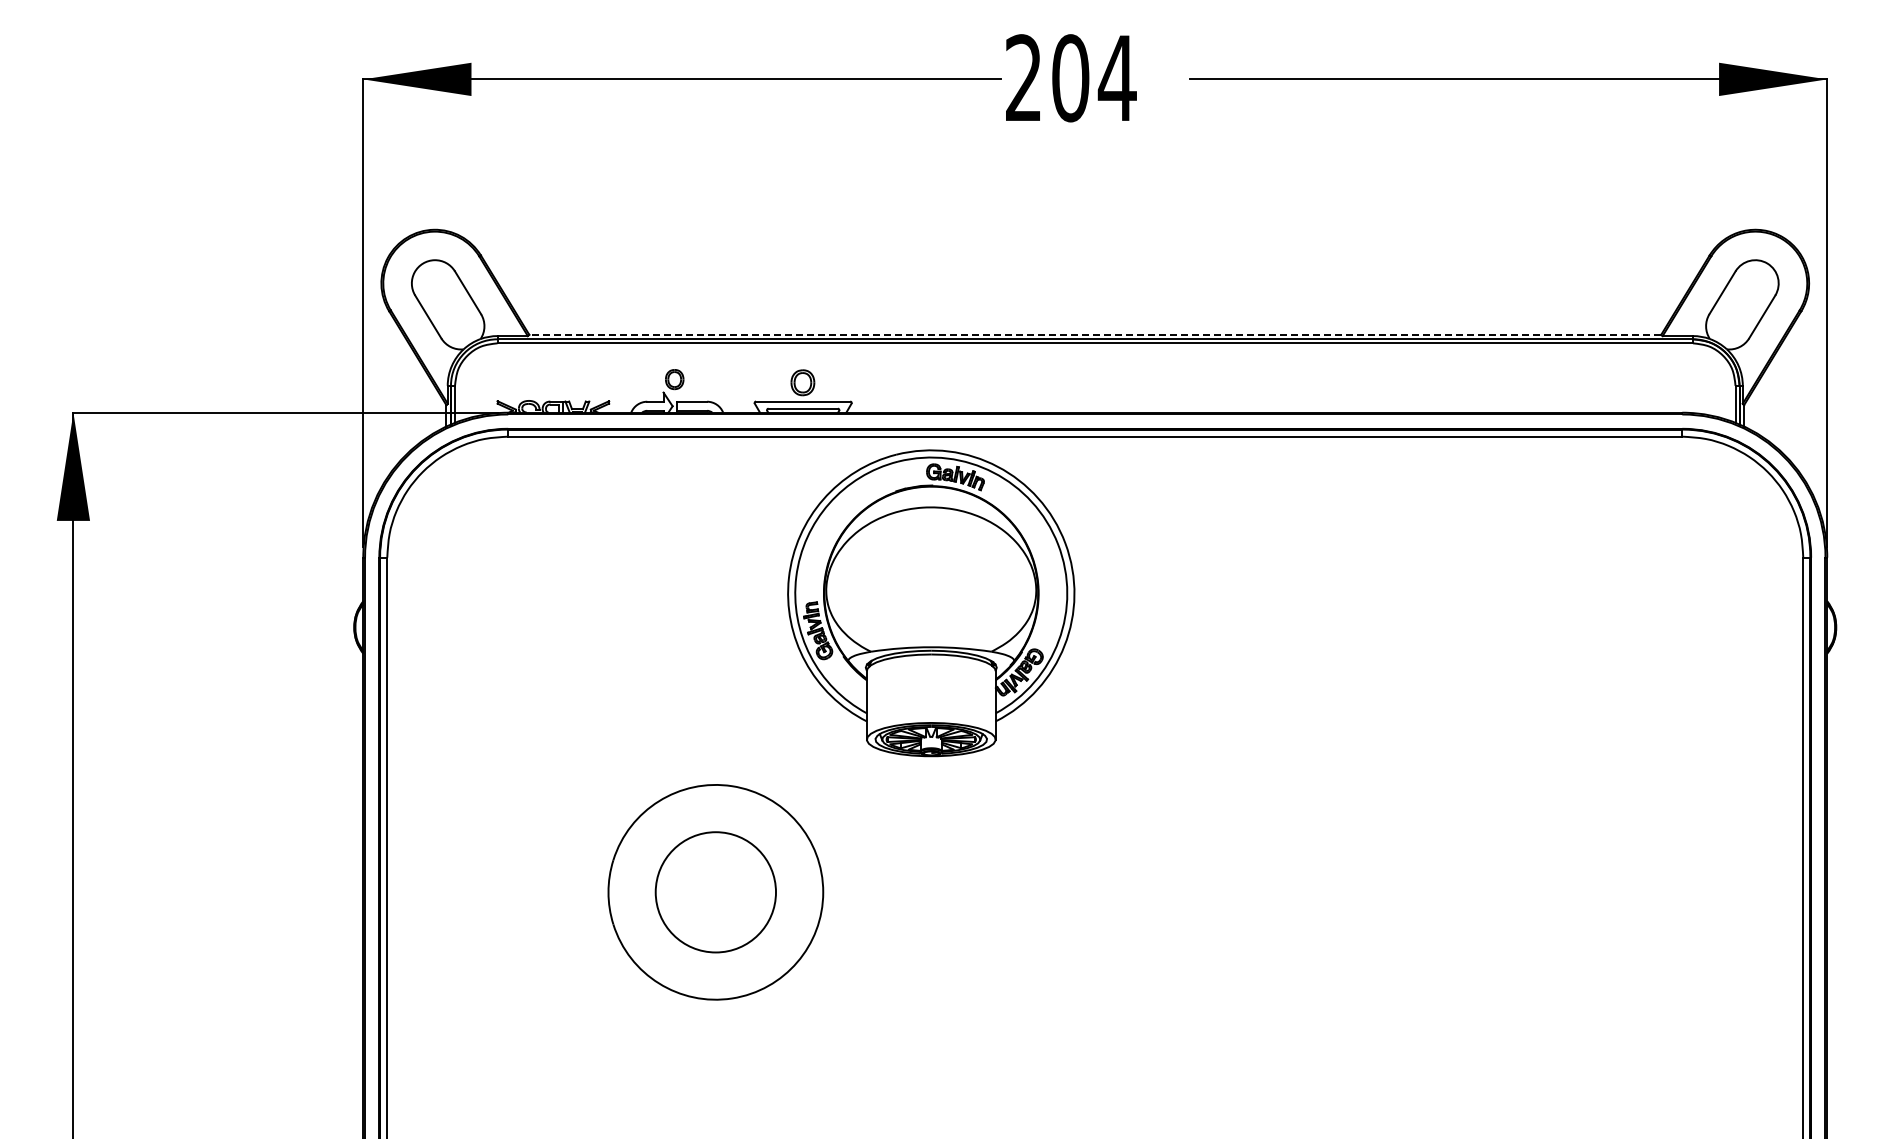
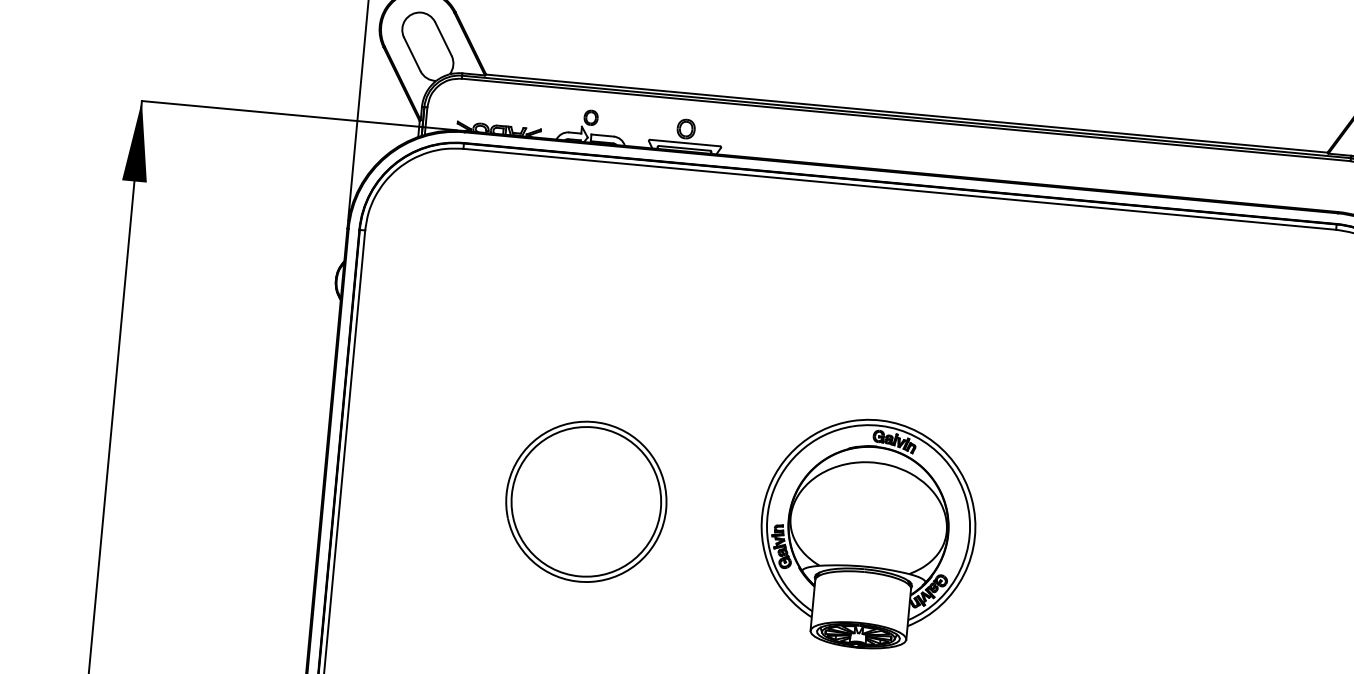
line: (1095, 334) -> (907, 113), dashed -> solid
part: (931, 603) -> (867, 534), moved
circle: (715, 892) -> (586, 501), size x1.67

